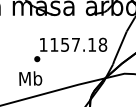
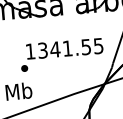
text: (78, 44) -> (70, 47), 1157.18 -> 1341.55

